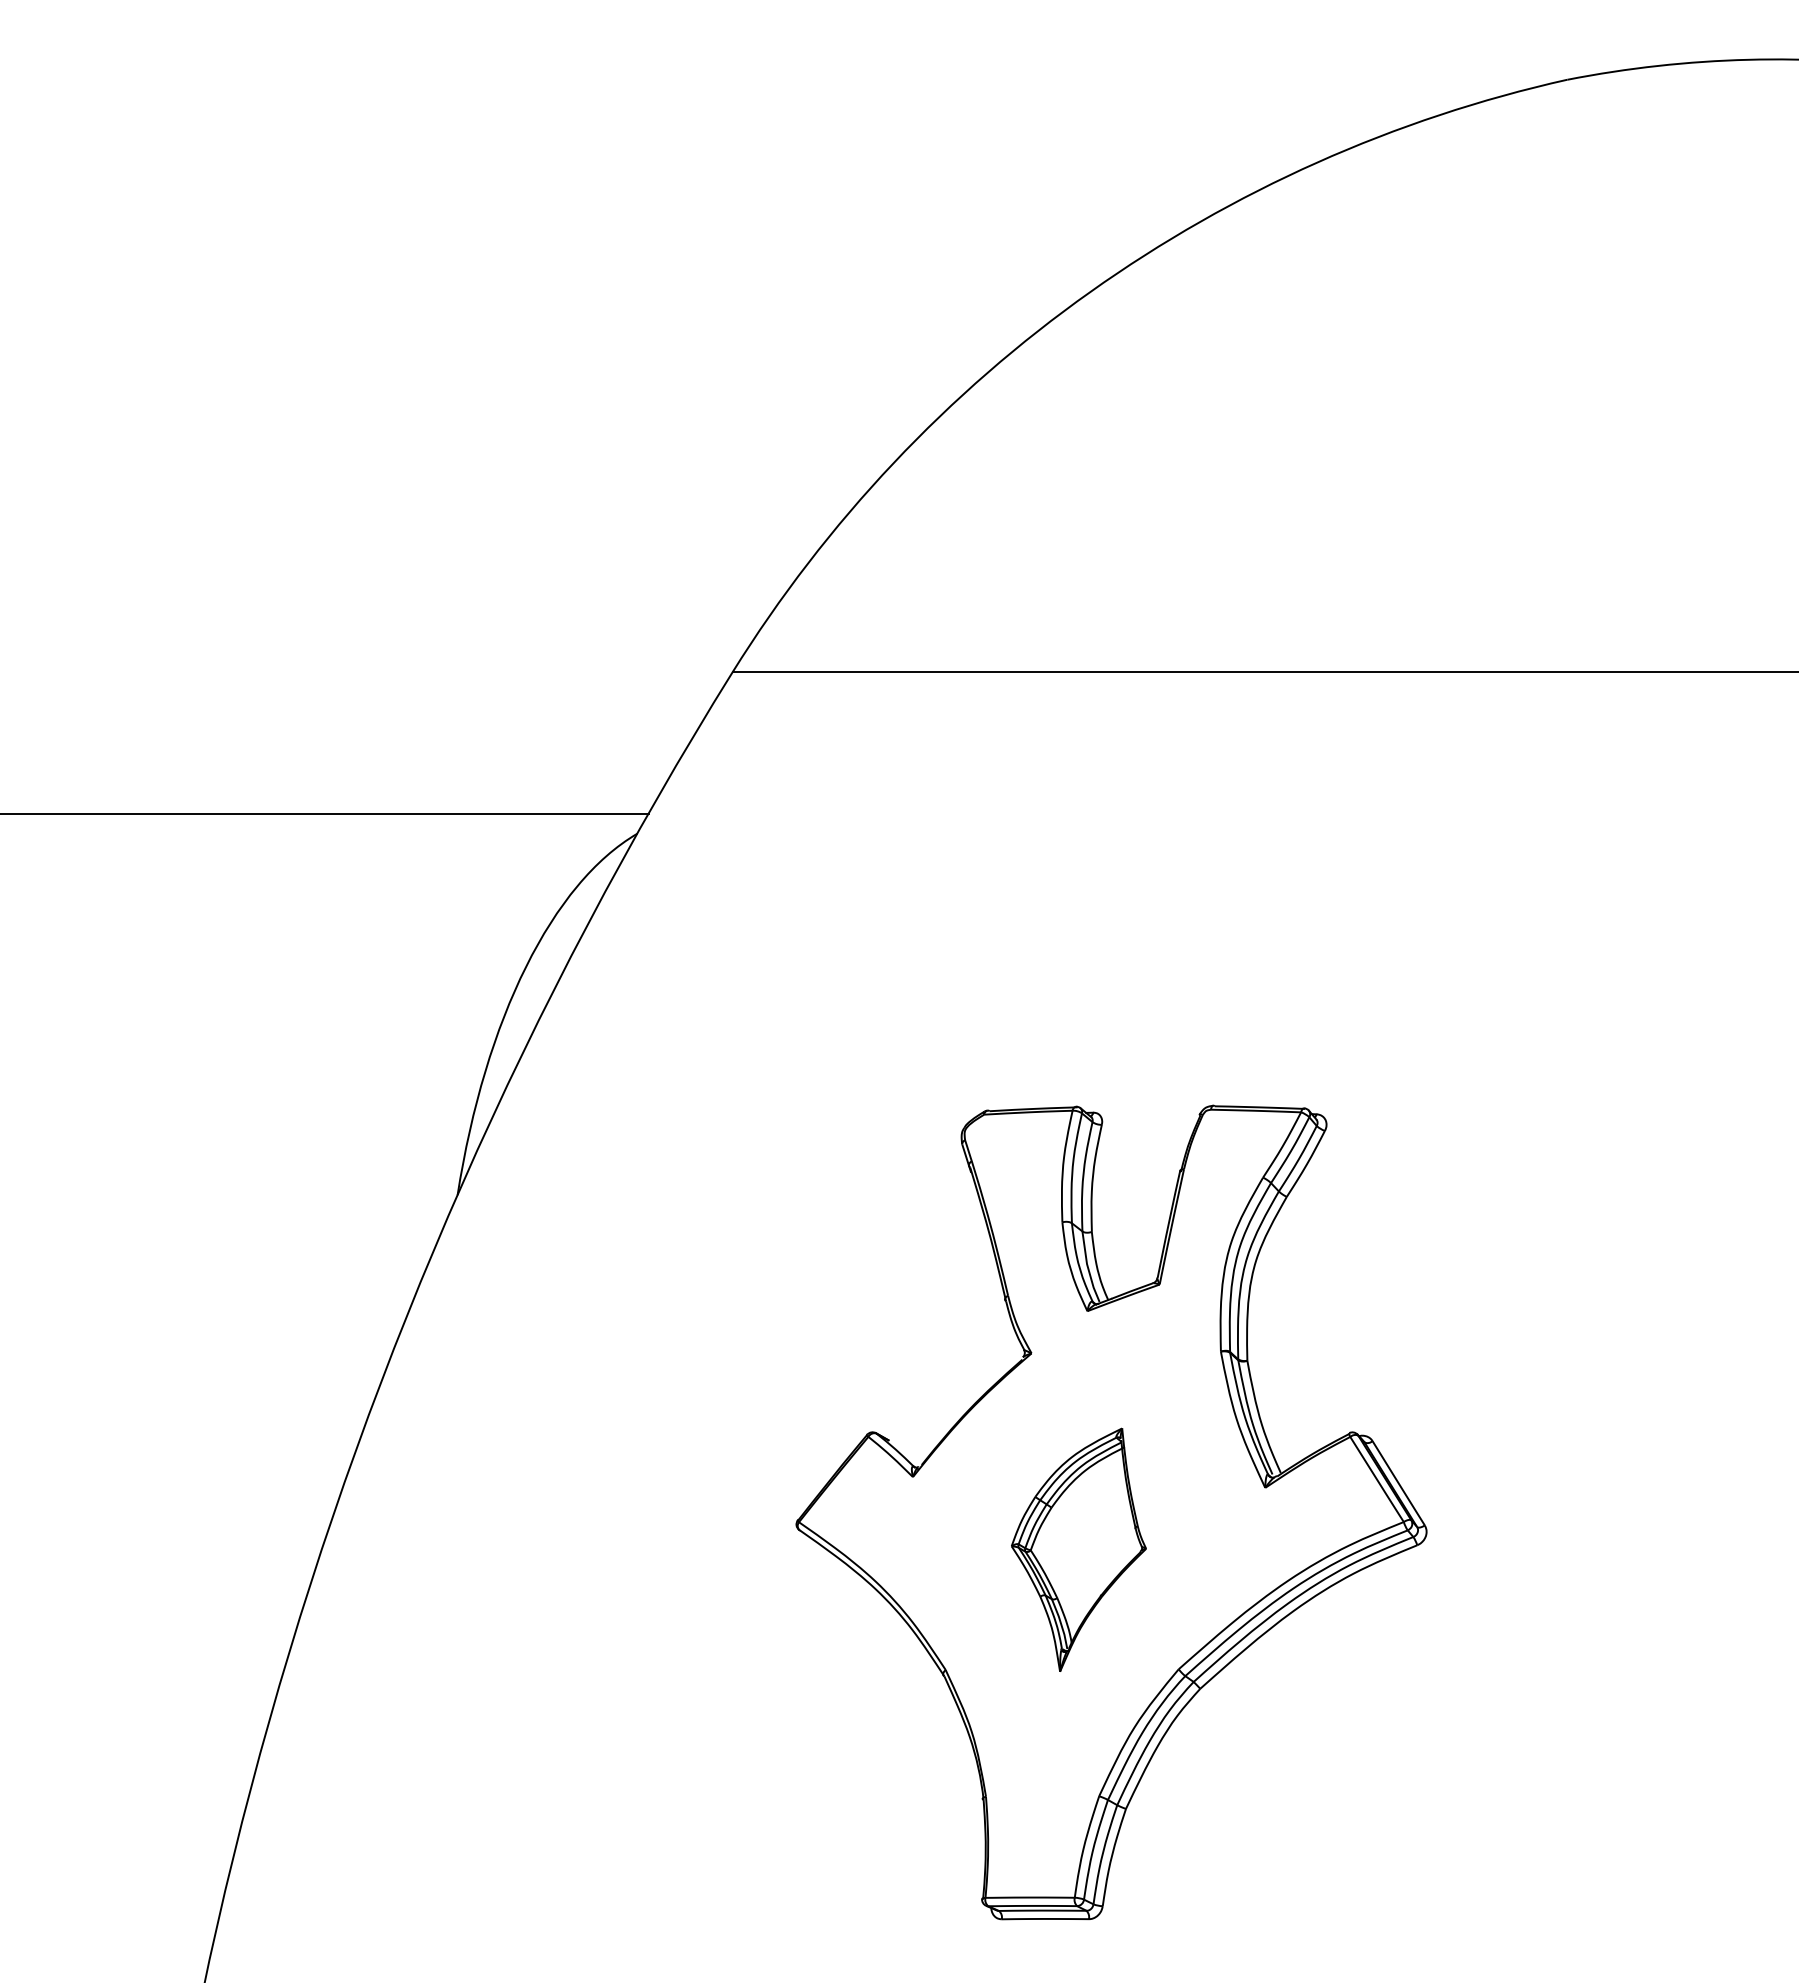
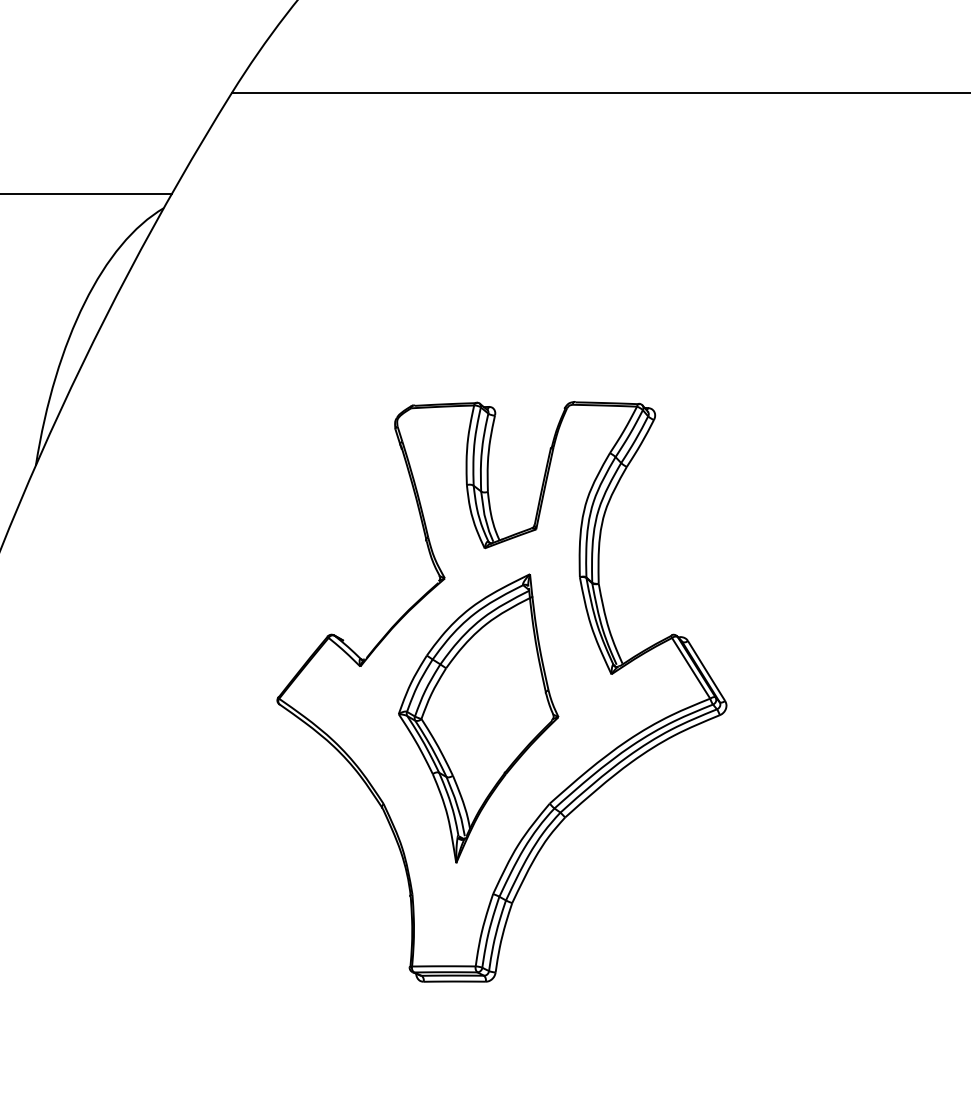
part: (1078, 1549) -> (478, 718), size x1.67

